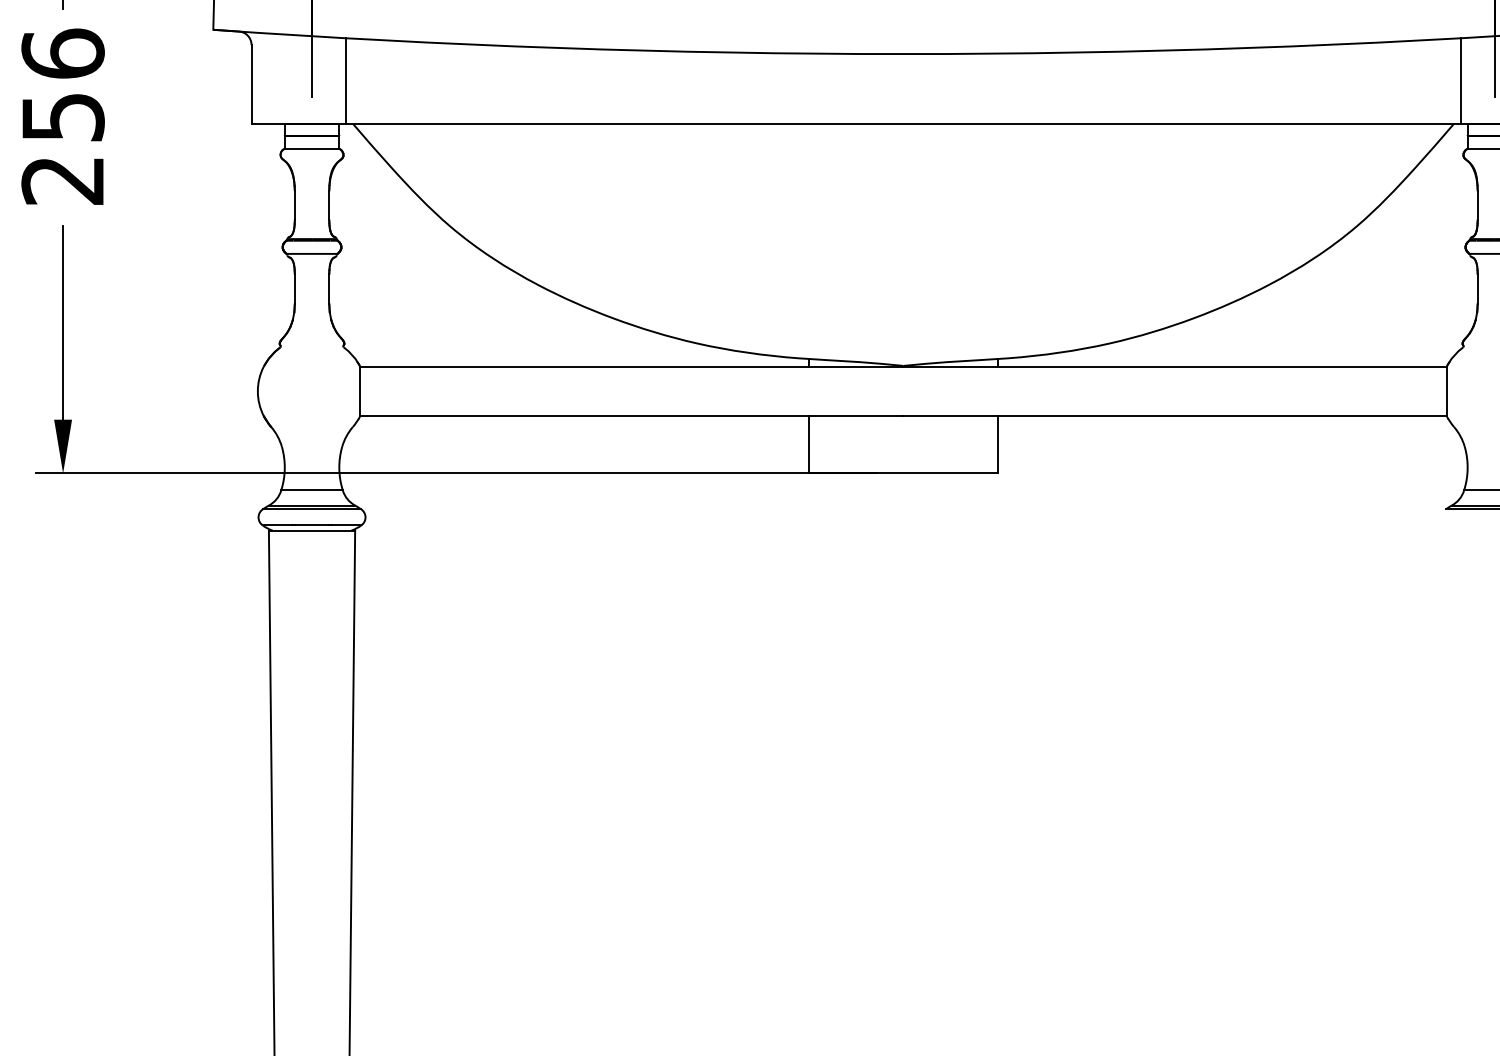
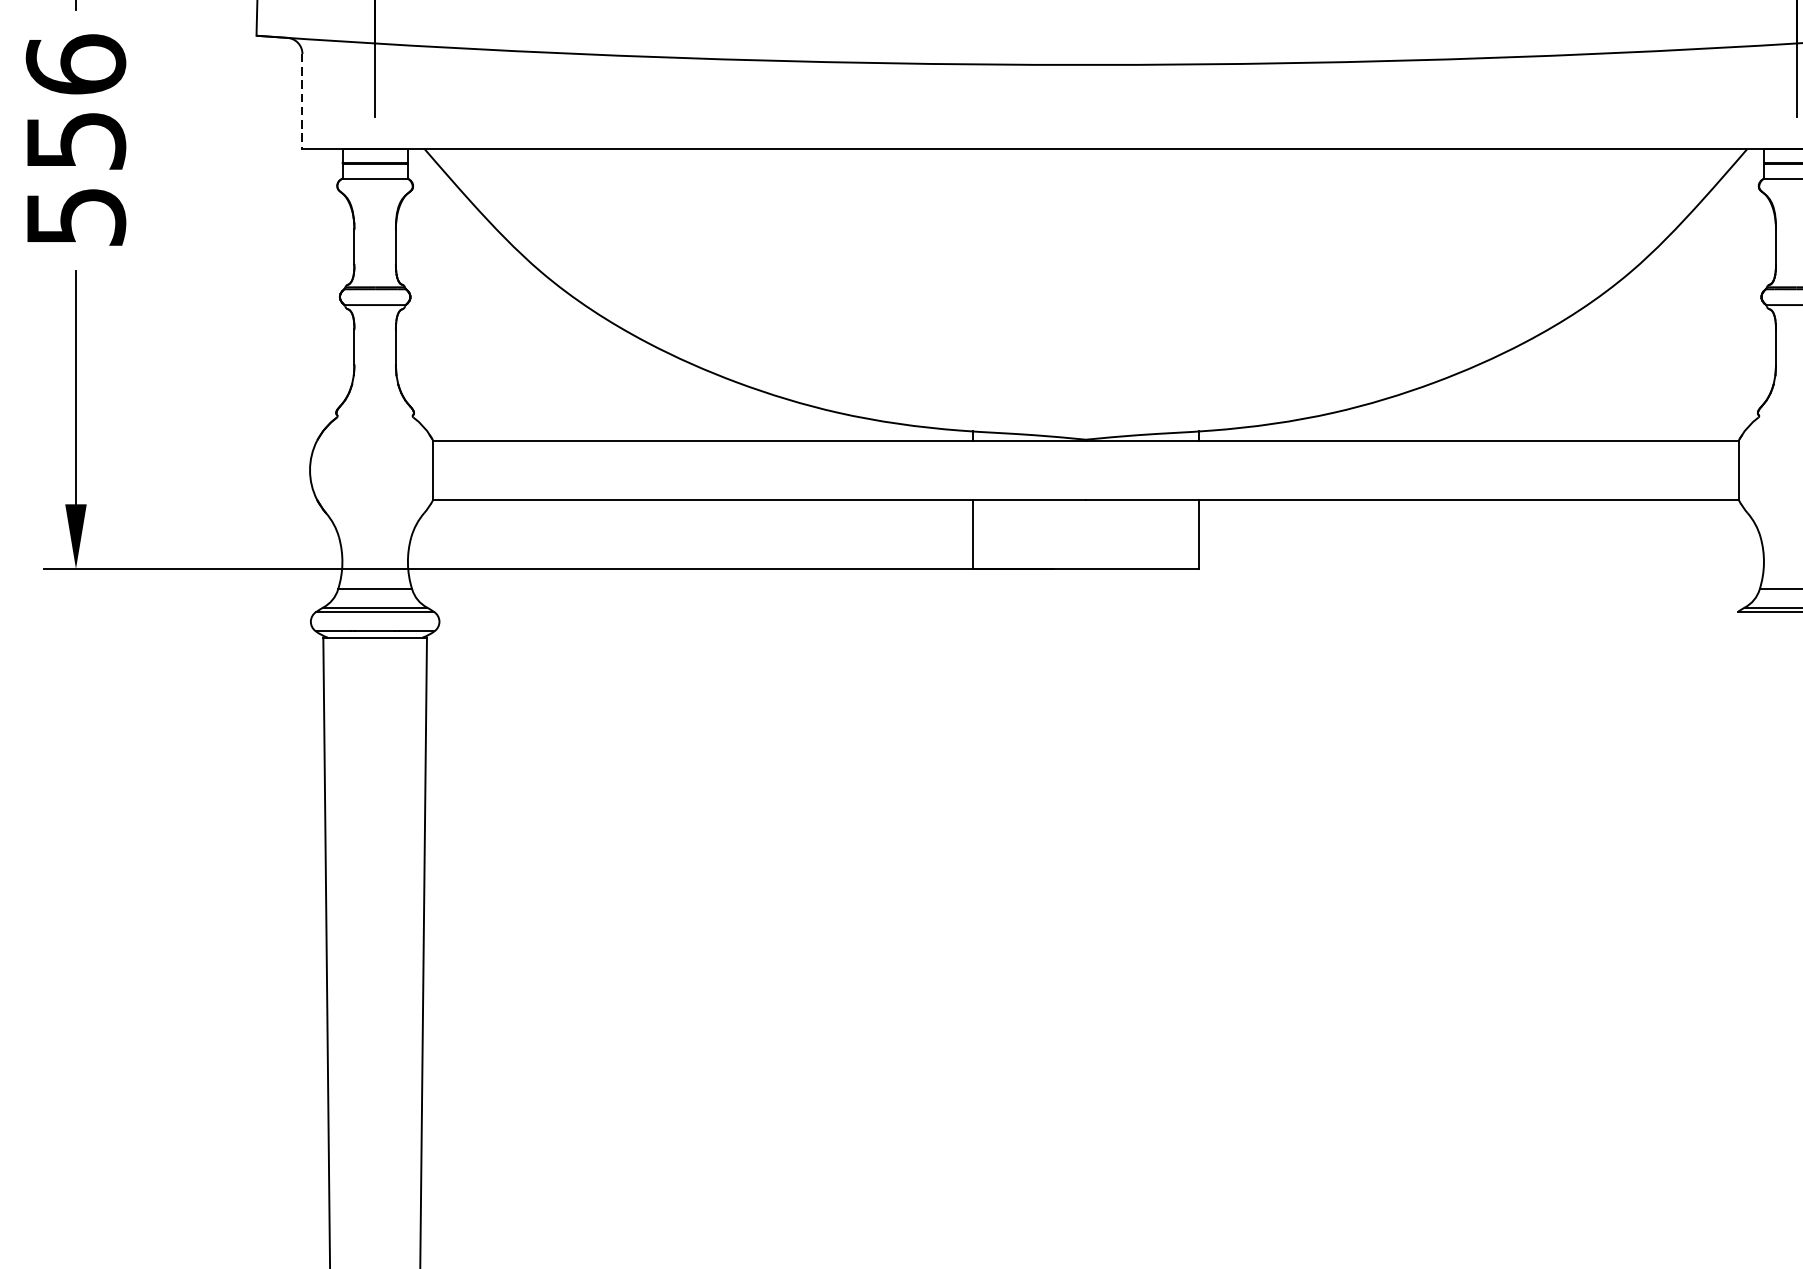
line: (345, 80) -> (415, 96), removed
line: (1461, 80) -> (1756, 96), removed
line: (251, 84) -> (302, 101), solid -> dashed
text: (62, 180) -> (75, 216), 256 -> 556

